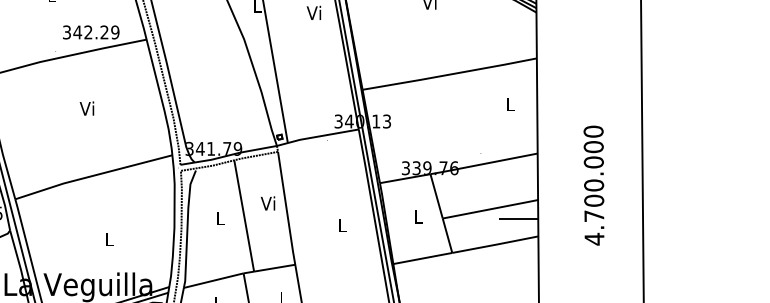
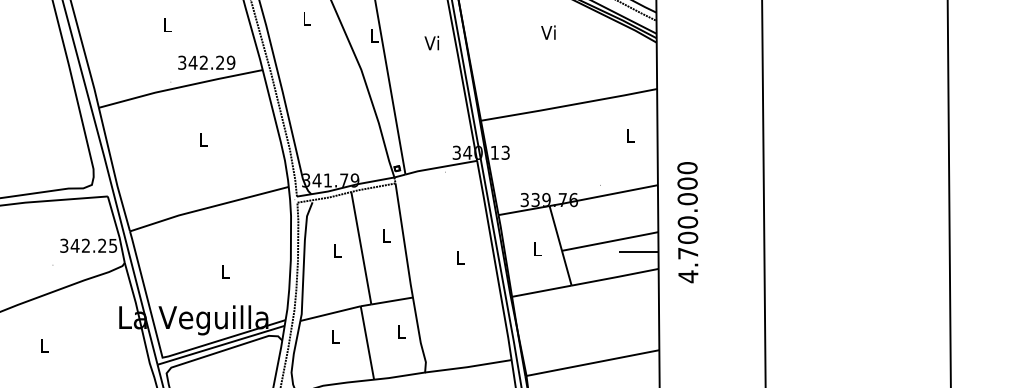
text: (87, 108) -> (202, 139), Vi -> L
text: (593, 185) -> (687, 222), moved
text: (268, 203) -> (385, 235), Vi -> L

